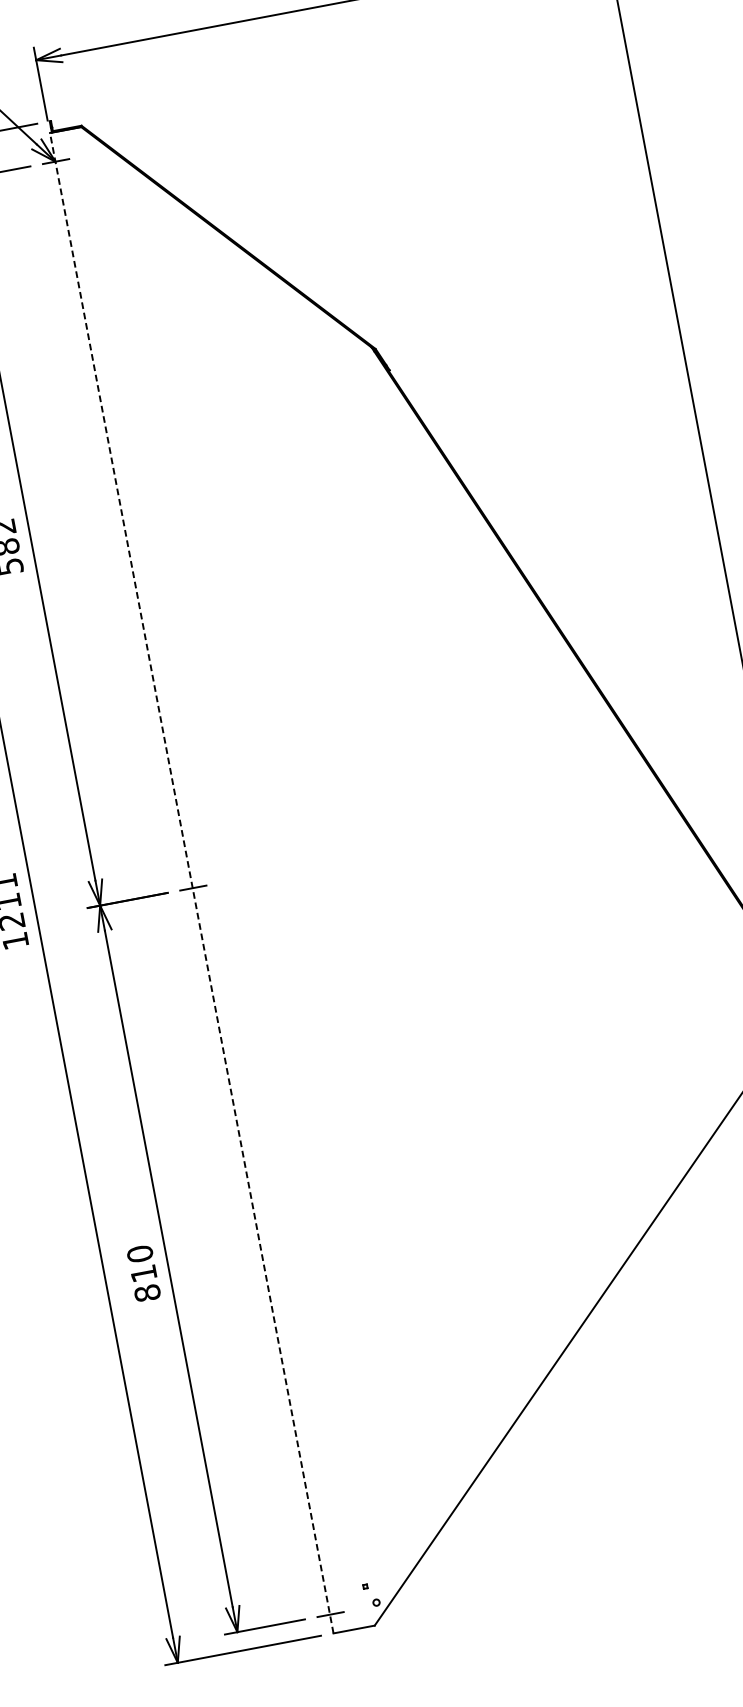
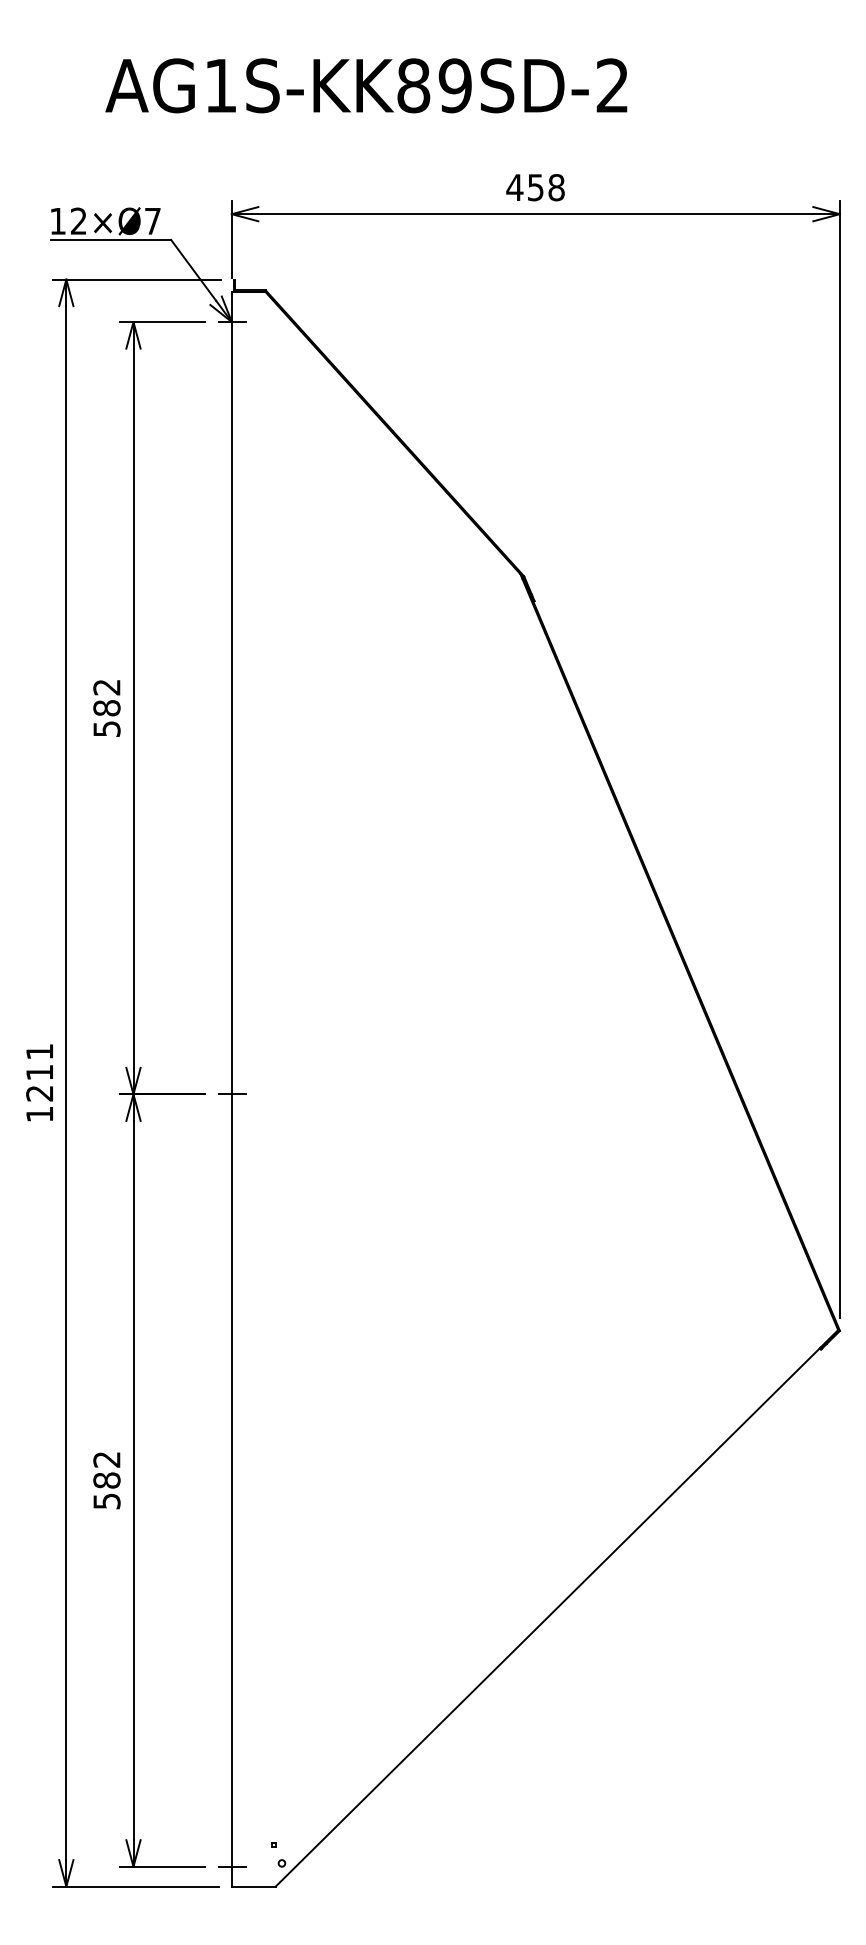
line: (191, 883) -> (231, 1089), dashed -> solid
text: (143, 1273) -> (106, 1480), 810 -> 582

